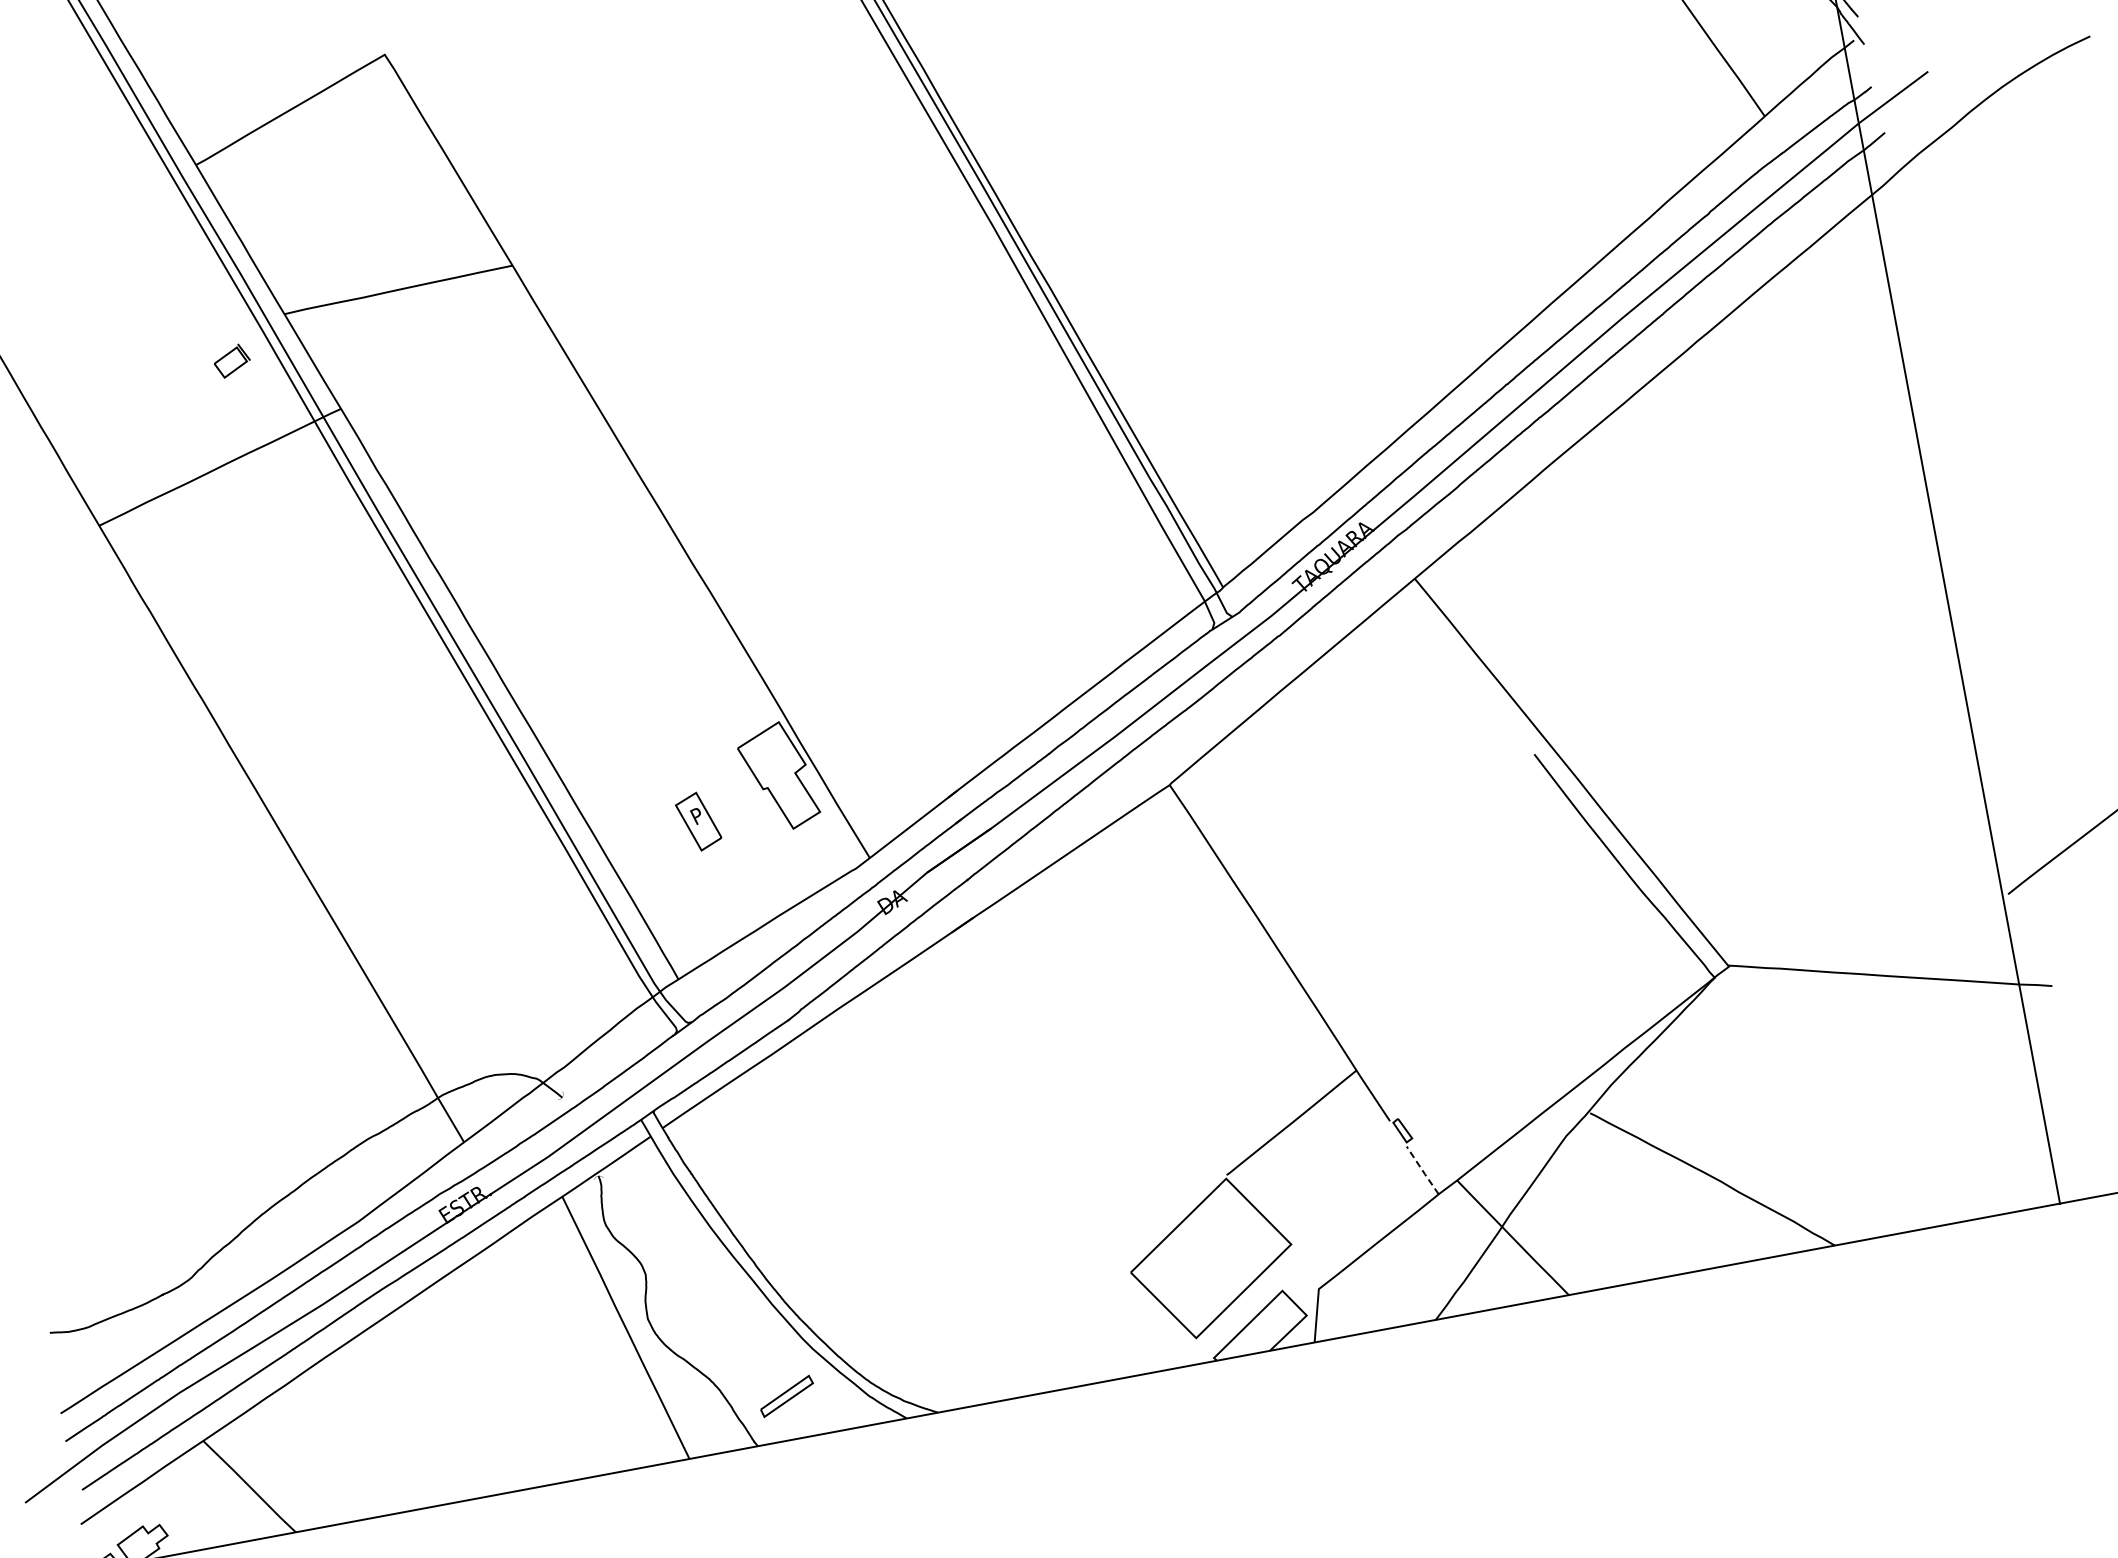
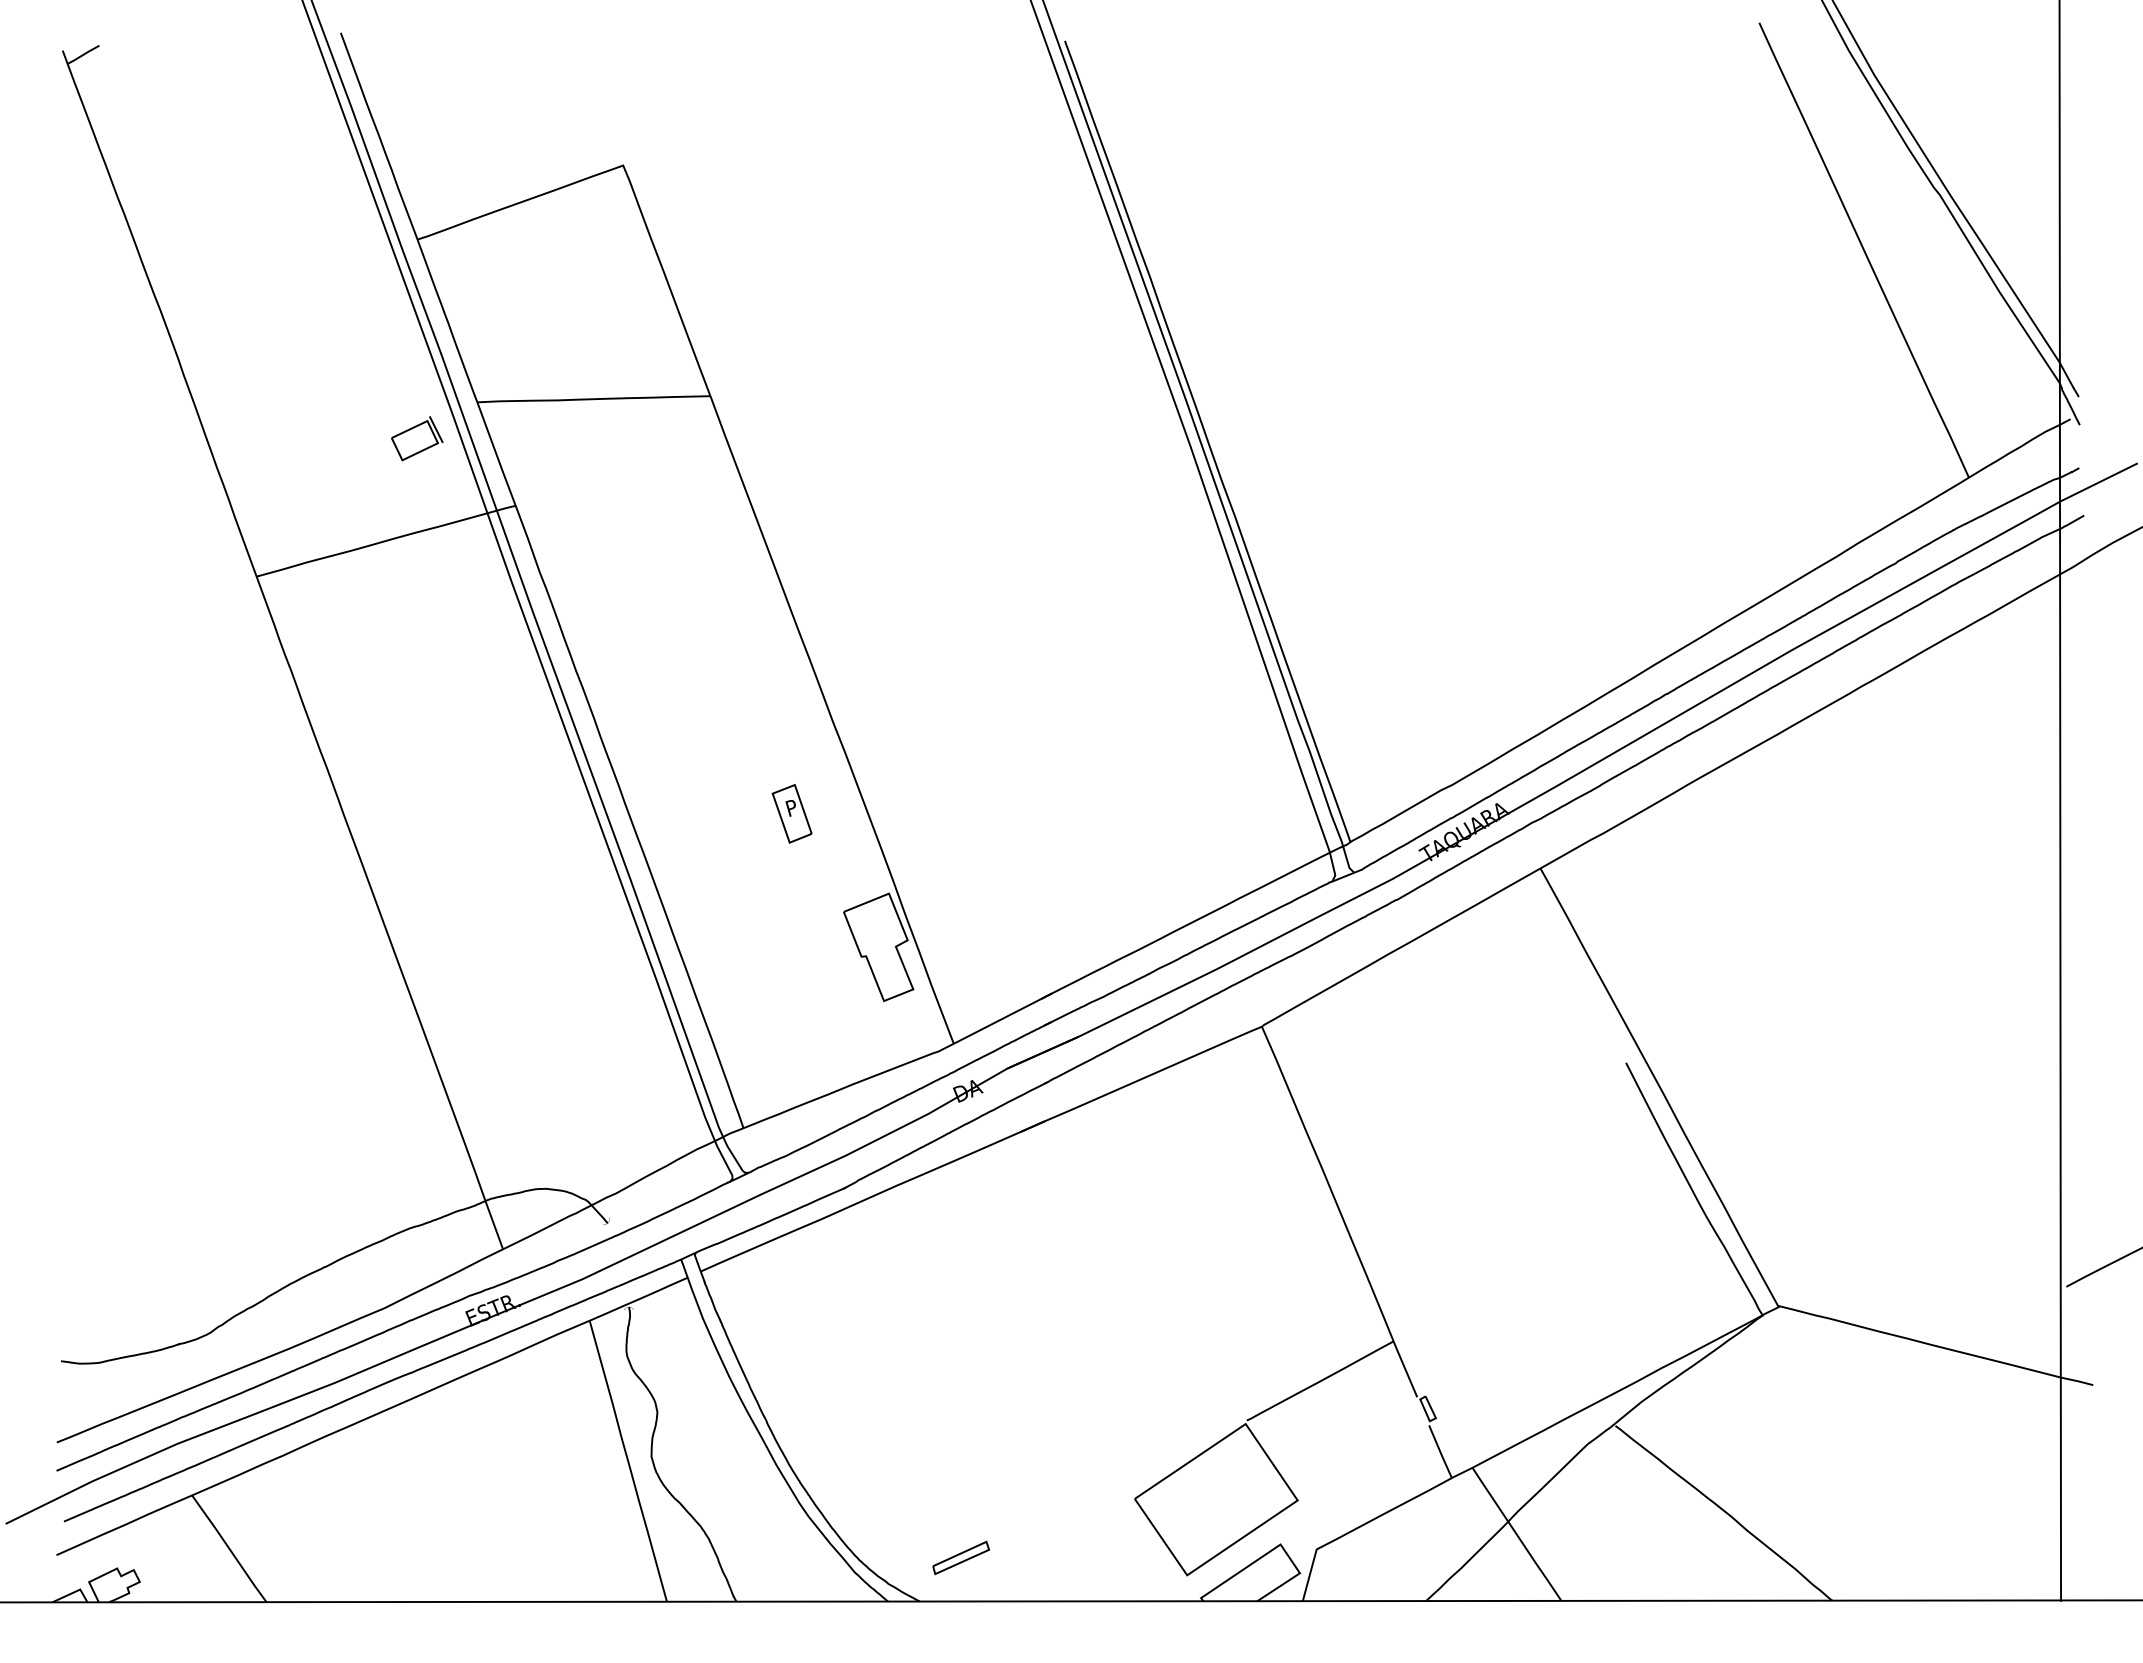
part: (232, 360) -> (417, 438), size x1.43
part: (698, 821) -> (791, 813), moved
line: (1422, 1170) -> (1440, 1451), dashed -> solid
part: (787, 1395) -> (961, 1557), moved

